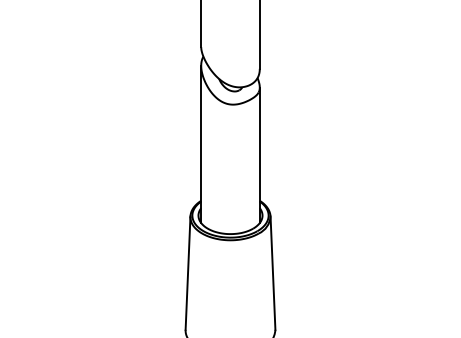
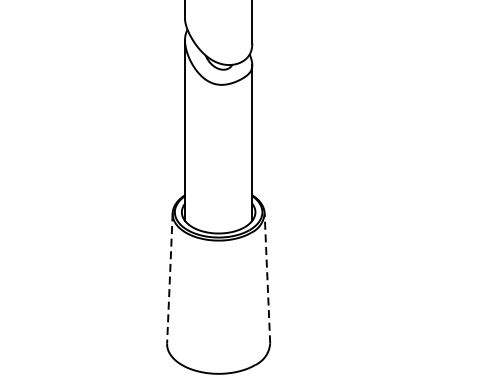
line: (188, 273) -> (170, 278), solid -> dashed
line: (272, 273) -> (266, 278), solid -> dashed

